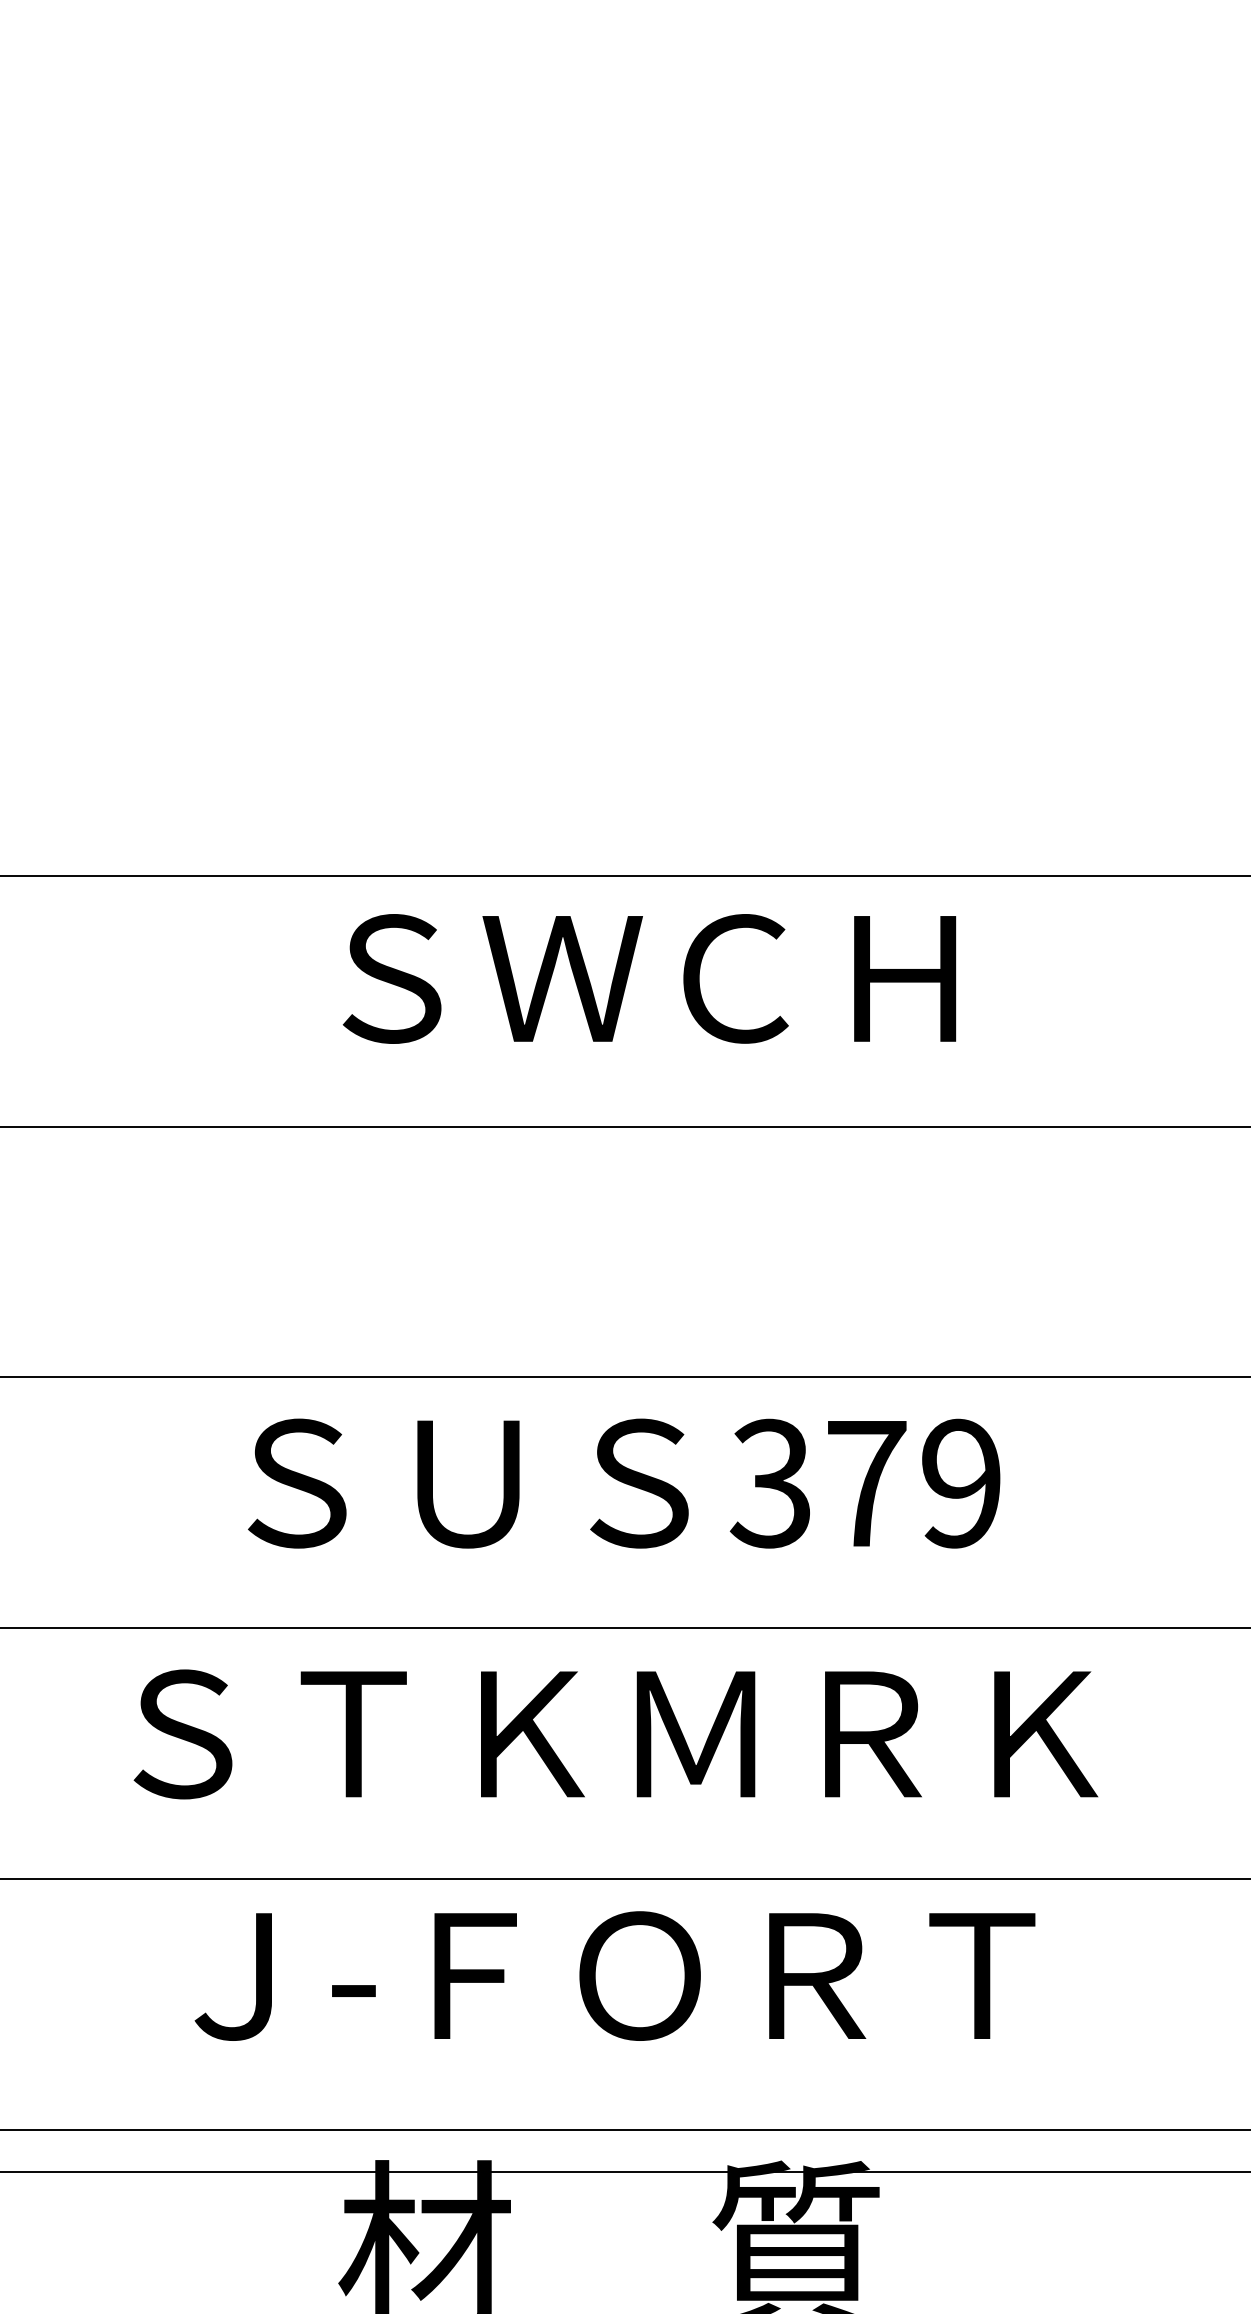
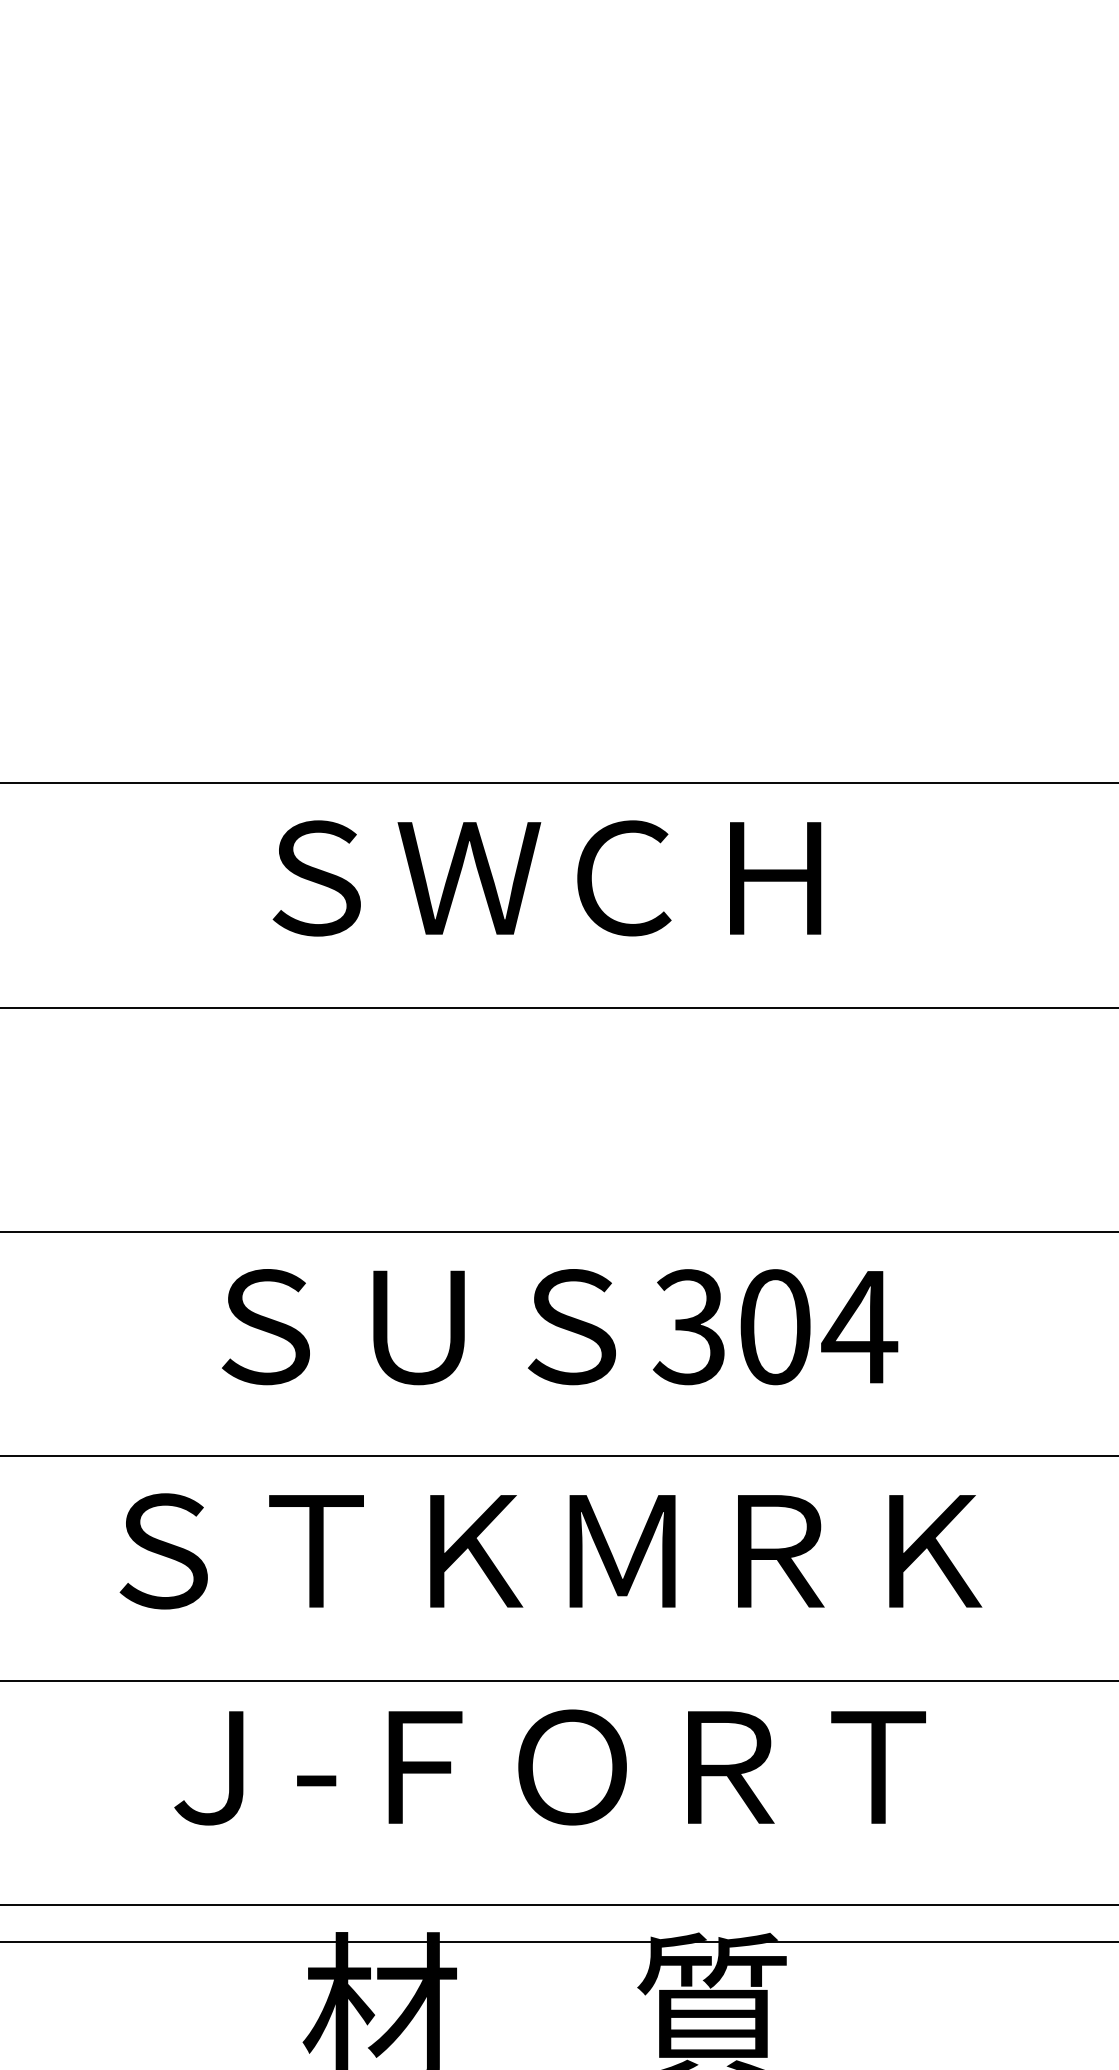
text: (649, 978) -> (546, 878), moved
text: (916, 1483) -> (819, 1326), 379 -> 304

